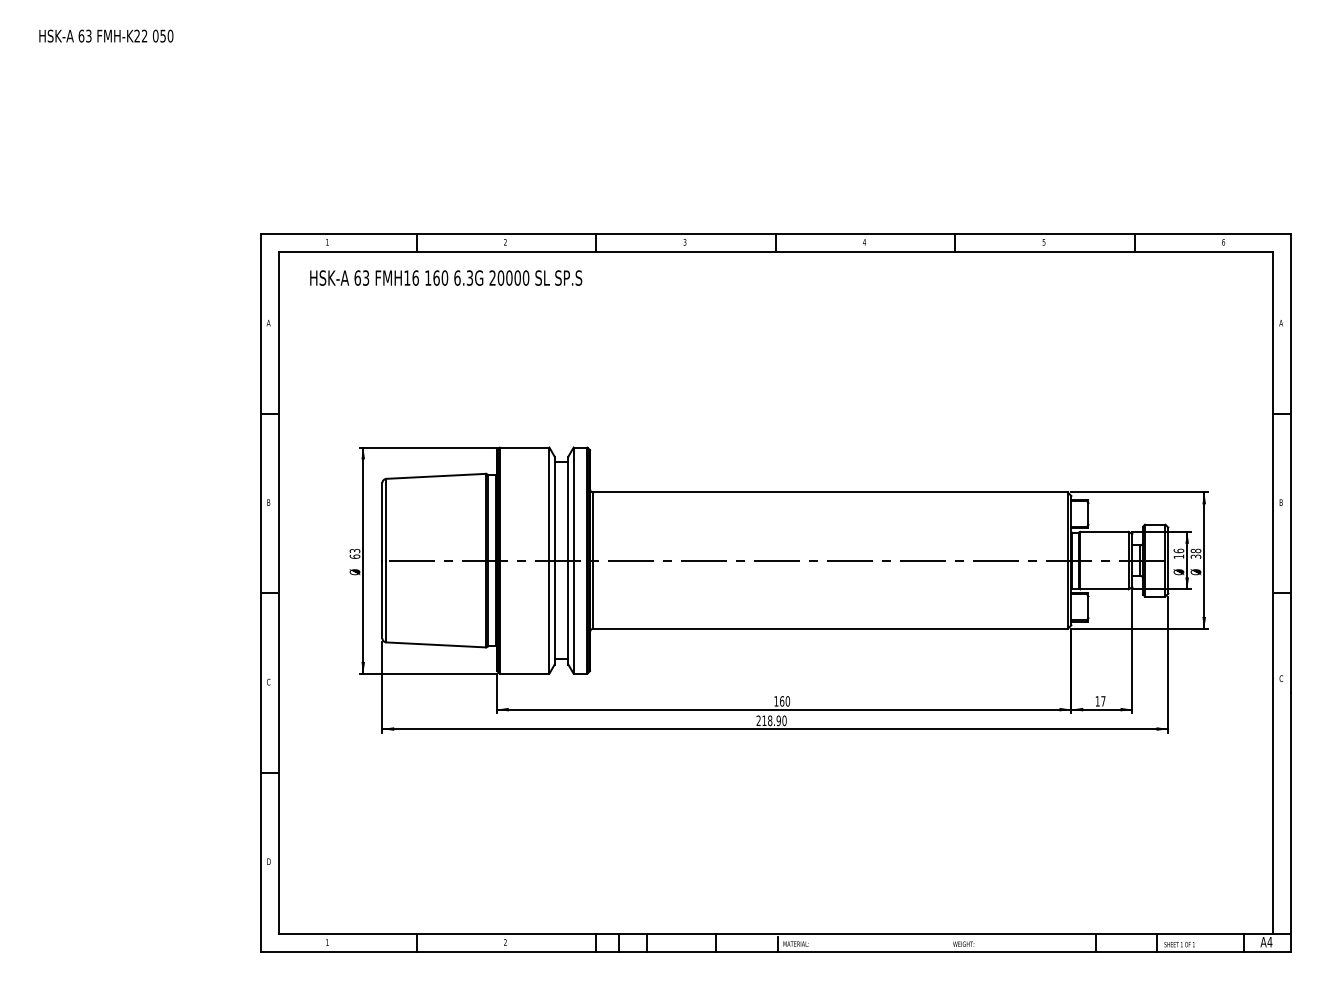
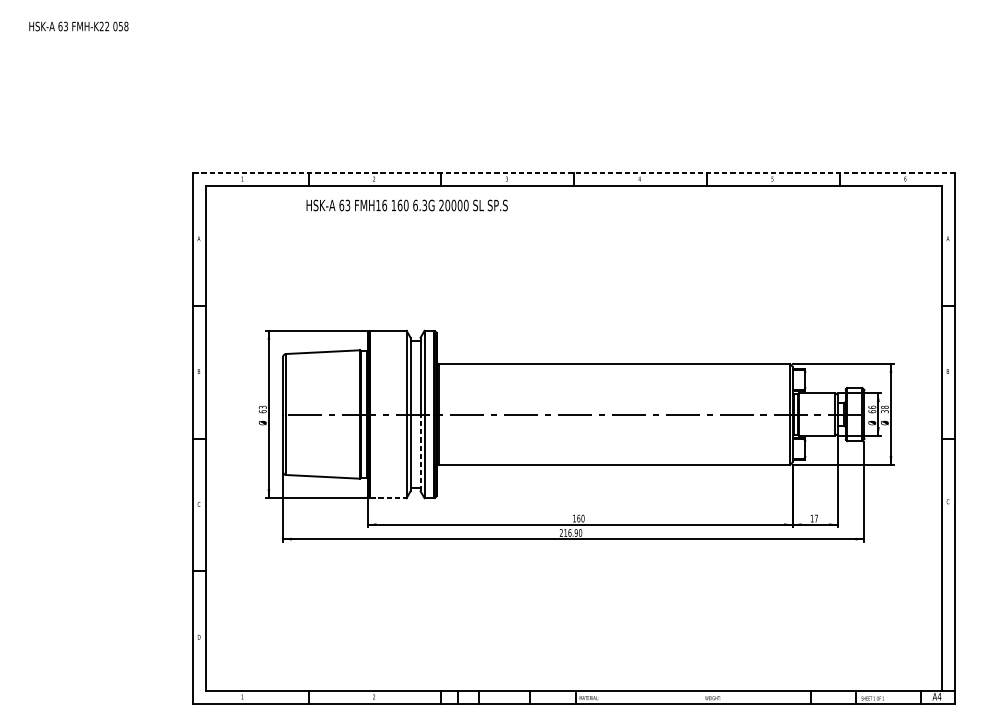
text: (170, 36) -> (126, 26), 050 -> 058
line: (775, 234) -> (573, 173), solid -> dashed
text: (446, 277) -> (407, 205), moved
text: (1178, 556) -> (871, 411), 16 -> 66
line: (568, 612) -> (420, 452), solid -> dashed
line: (524, 673) -> (388, 497), solid -> dashed
text: (770, 720) -> (570, 532), 218.90 -> 216.90

